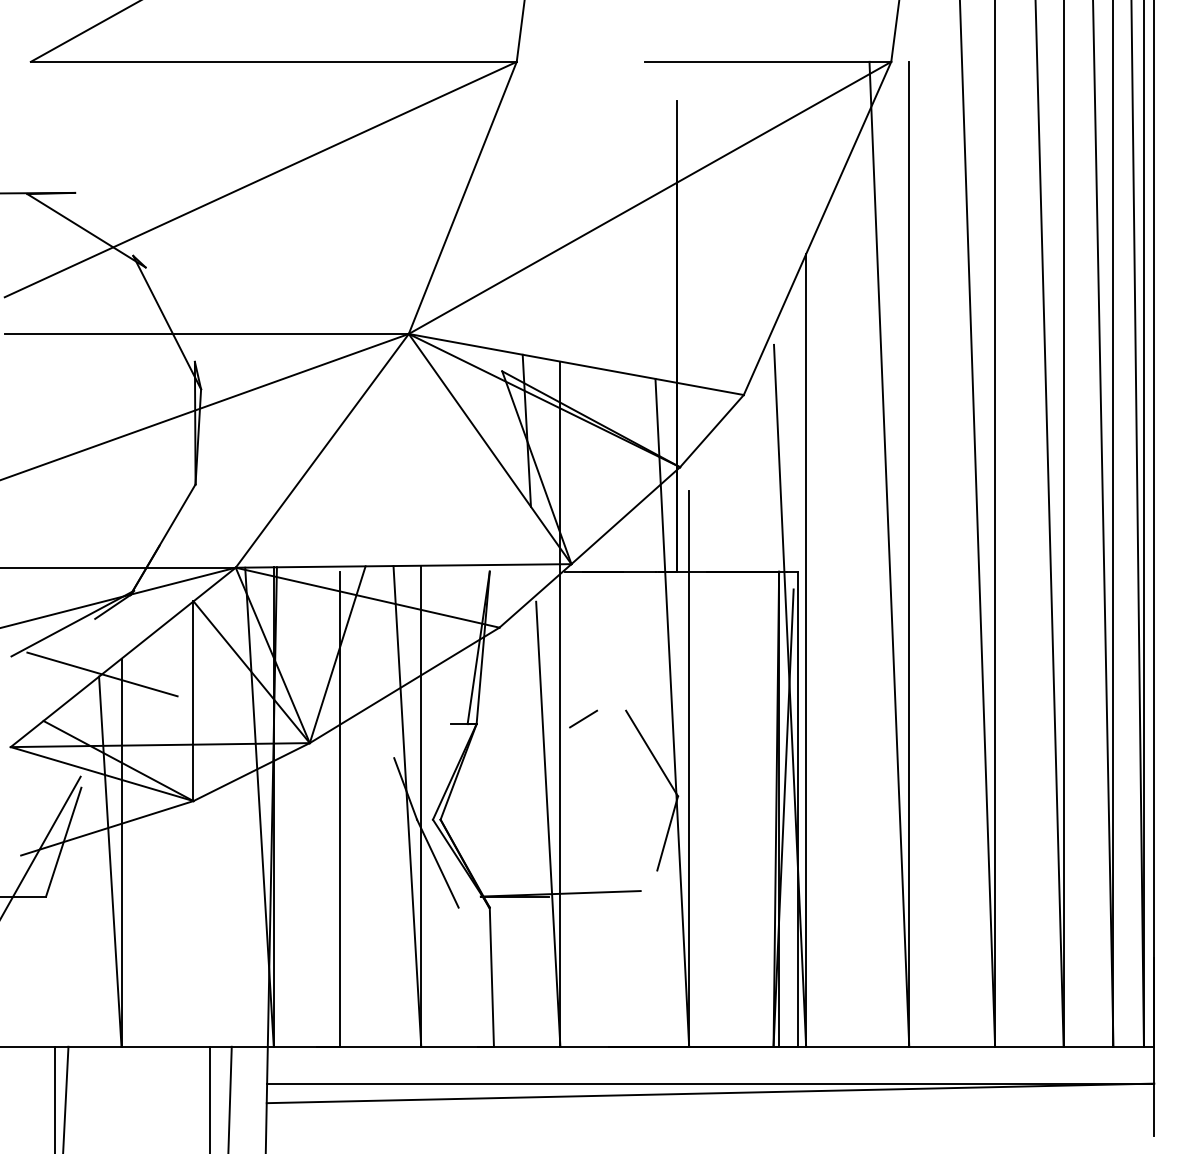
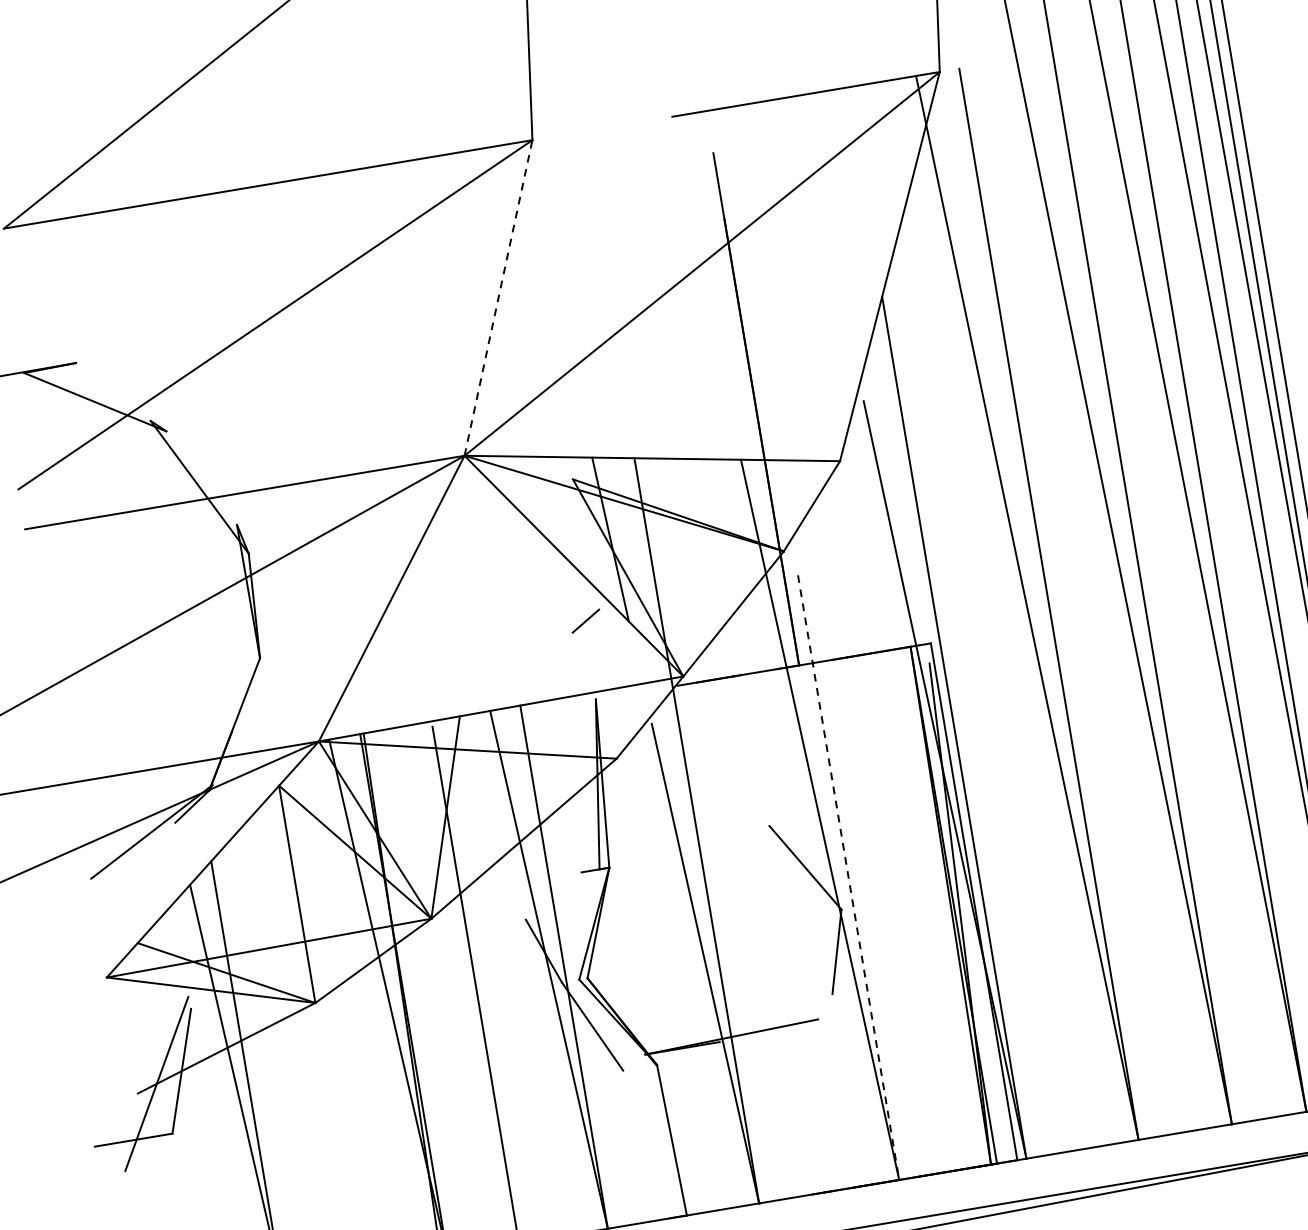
line: (462, 197) -> (498, 297), solid -> dashed
line: (102, 674) -> (193, 881), removed
line: (583, 718) -> (585, 620), moved
line: (689, 768) -> (848, 877), solid -> dashed

